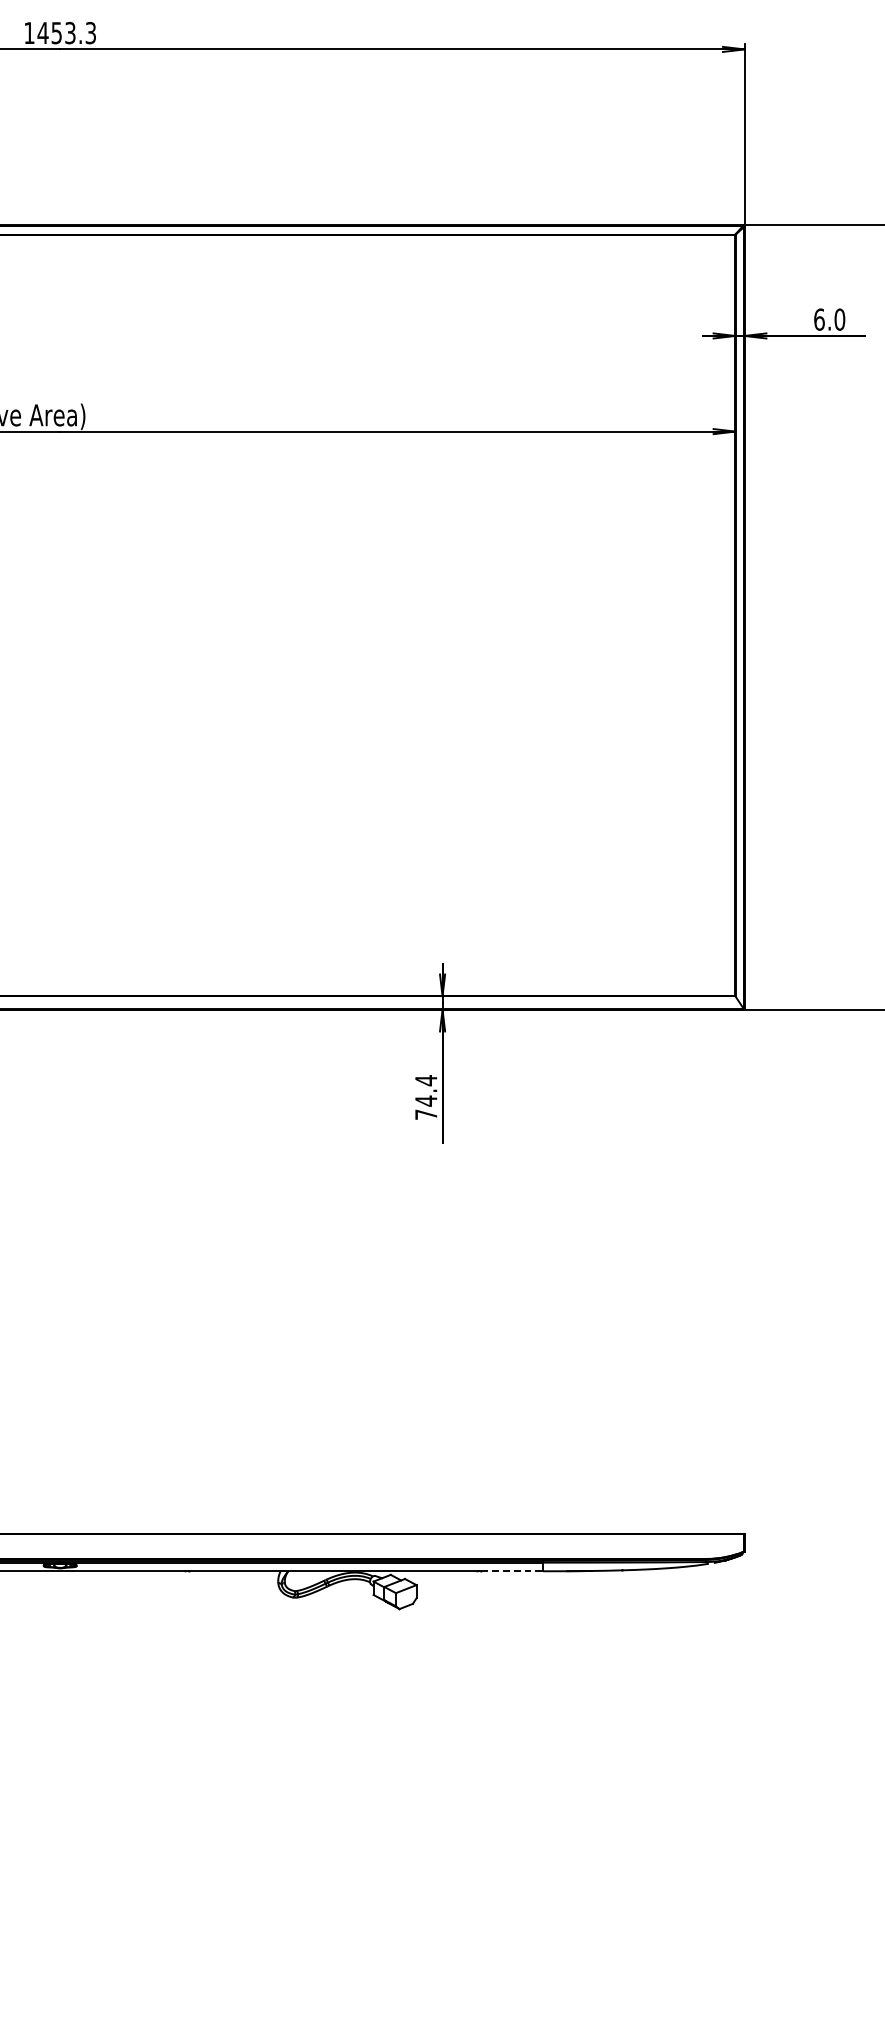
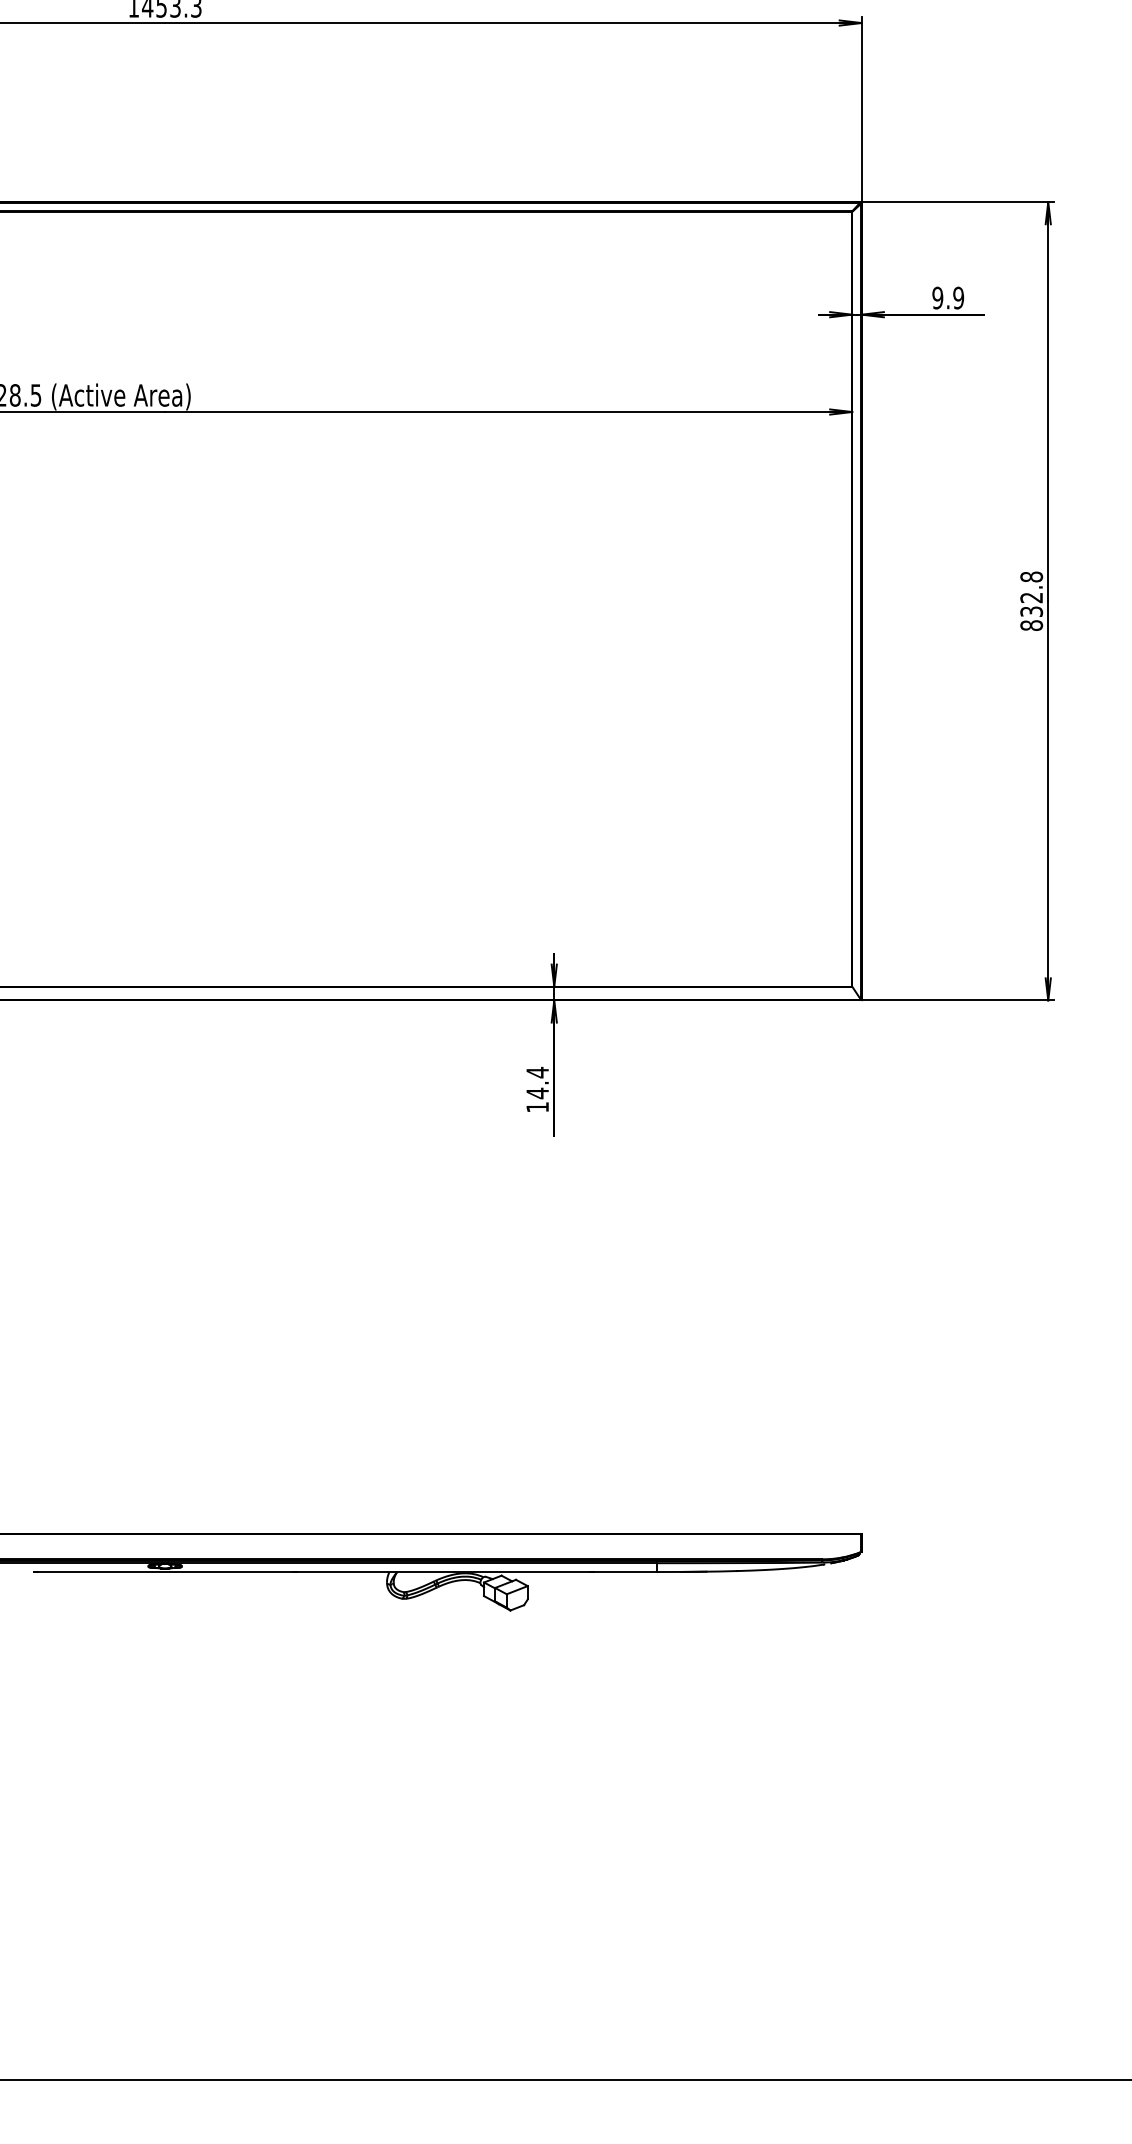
text: (829, 319) -> (948, 297), 6.0 -> 9.9
text: (426, 1114) -> (537, 1107), 74.4 -> 14.4
line: (512, 1571) -> (625, 1572), dashed -> solid

